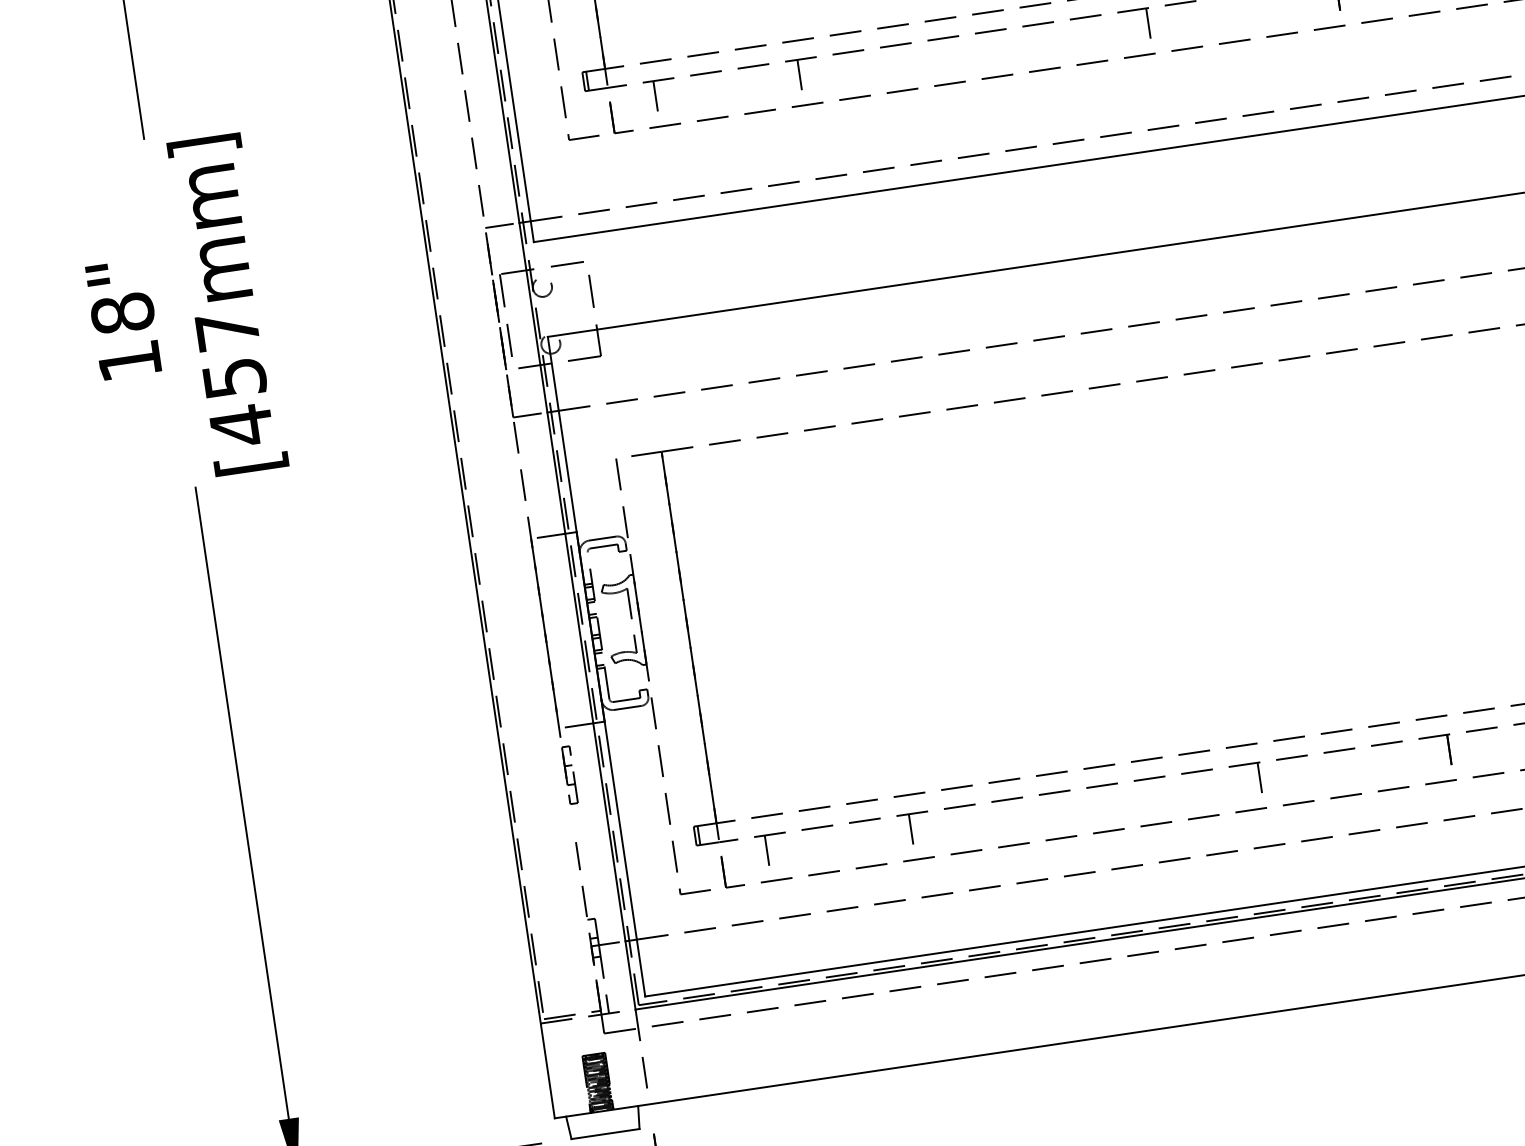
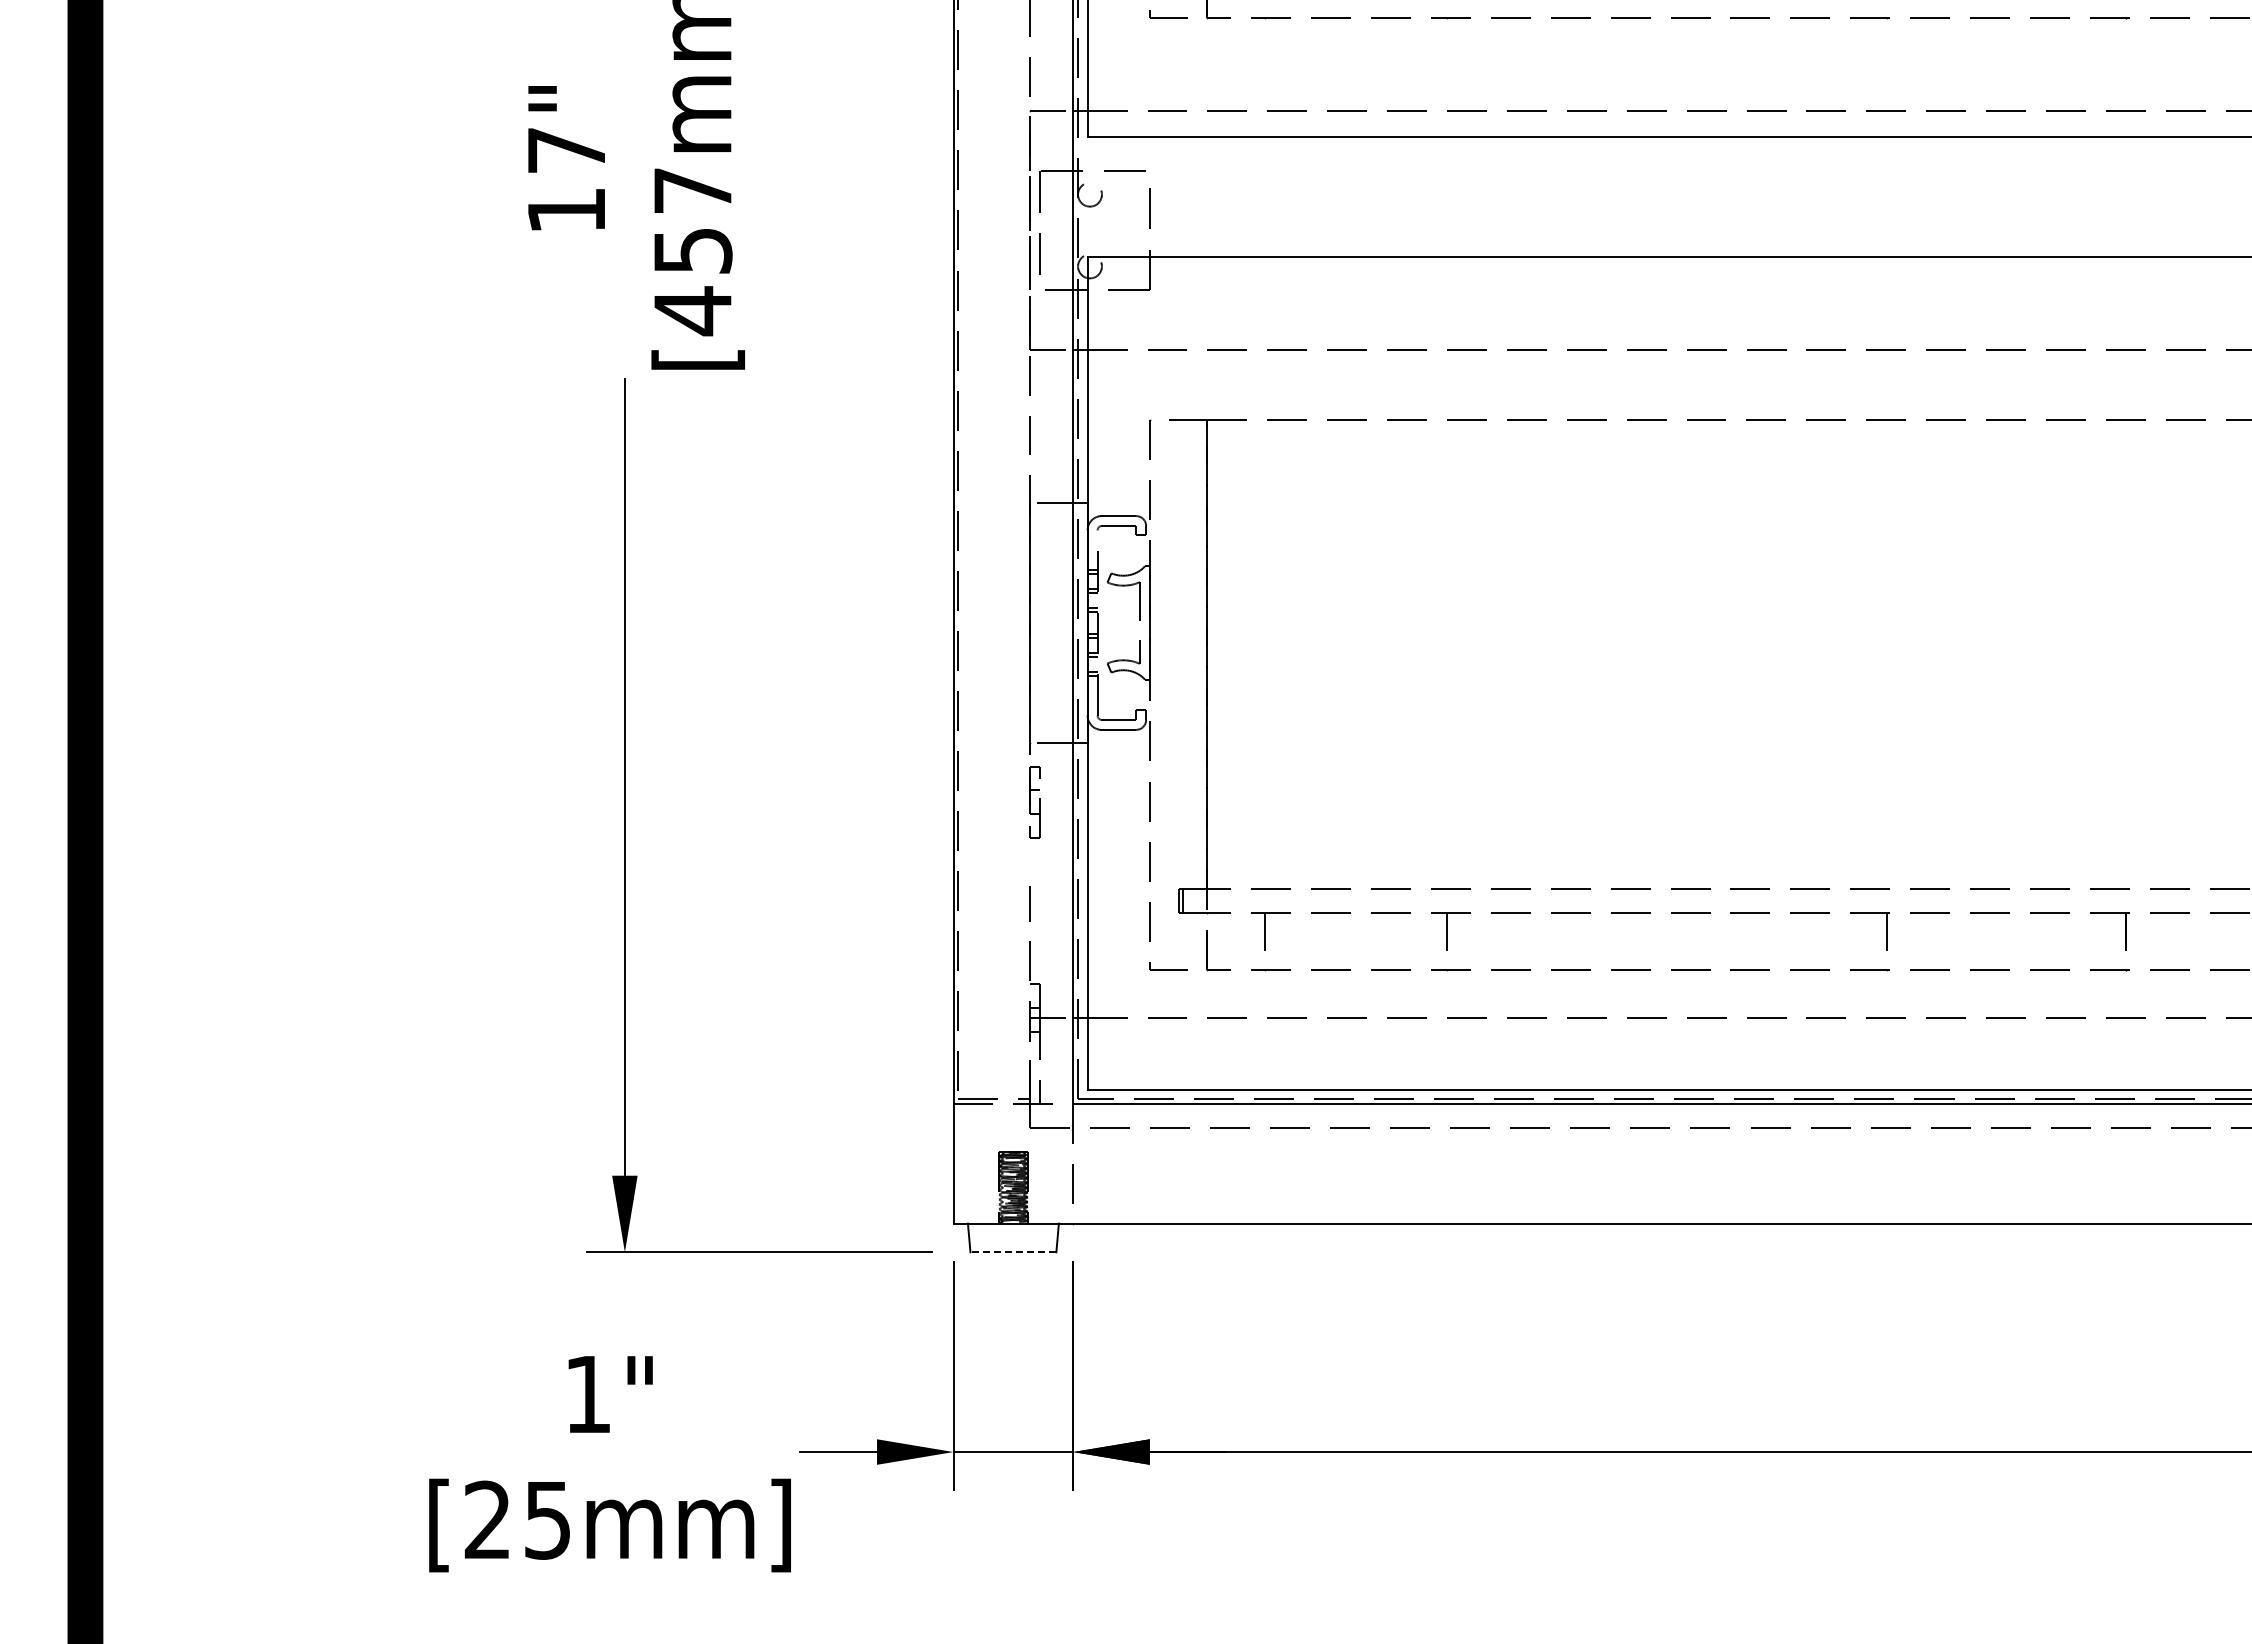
text: (122, 312) -> (566, 149), 18" -> 17"
line: (605, 1134) -> (1013, 1252), solid -> dashed

